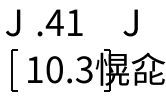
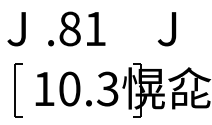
text: (54, 22) -> (69, 28), .41 -> .81

